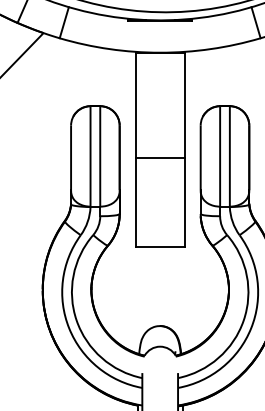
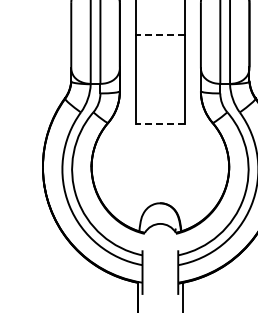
line: (159, 158) -> (159, 35), solid -> dashed
line: (159, 247) -> (159, 124), solid -> dashed

